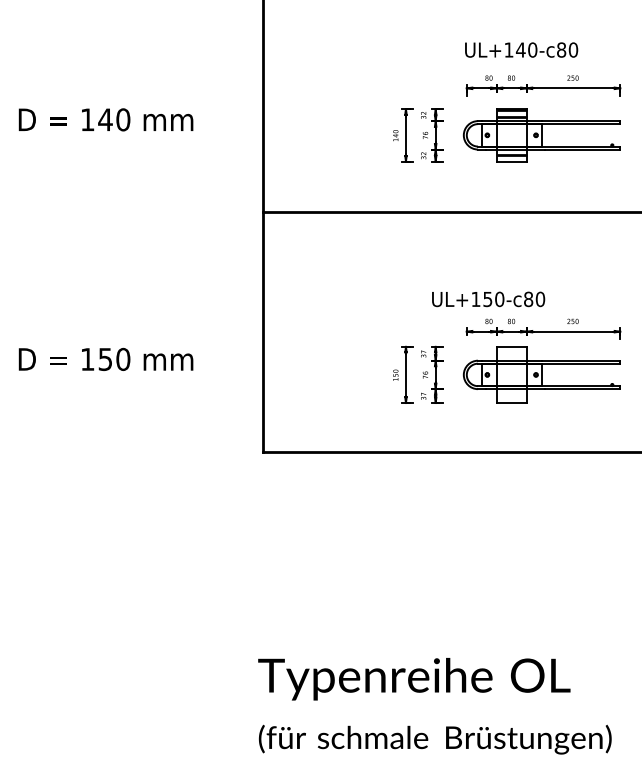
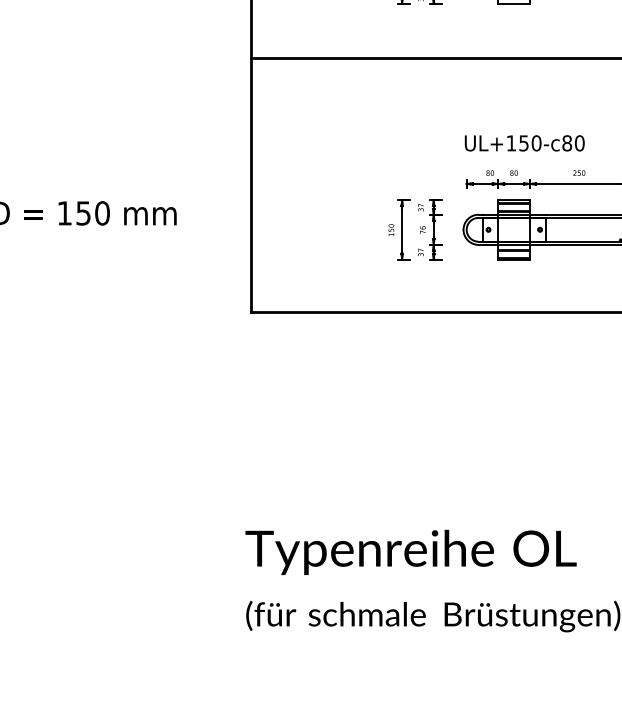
text: (488, 299) -> (524, 143), moved
hatch: (511, 352) -> (514, 206), added
hatch: (511, 397) -> (514, 253), added

